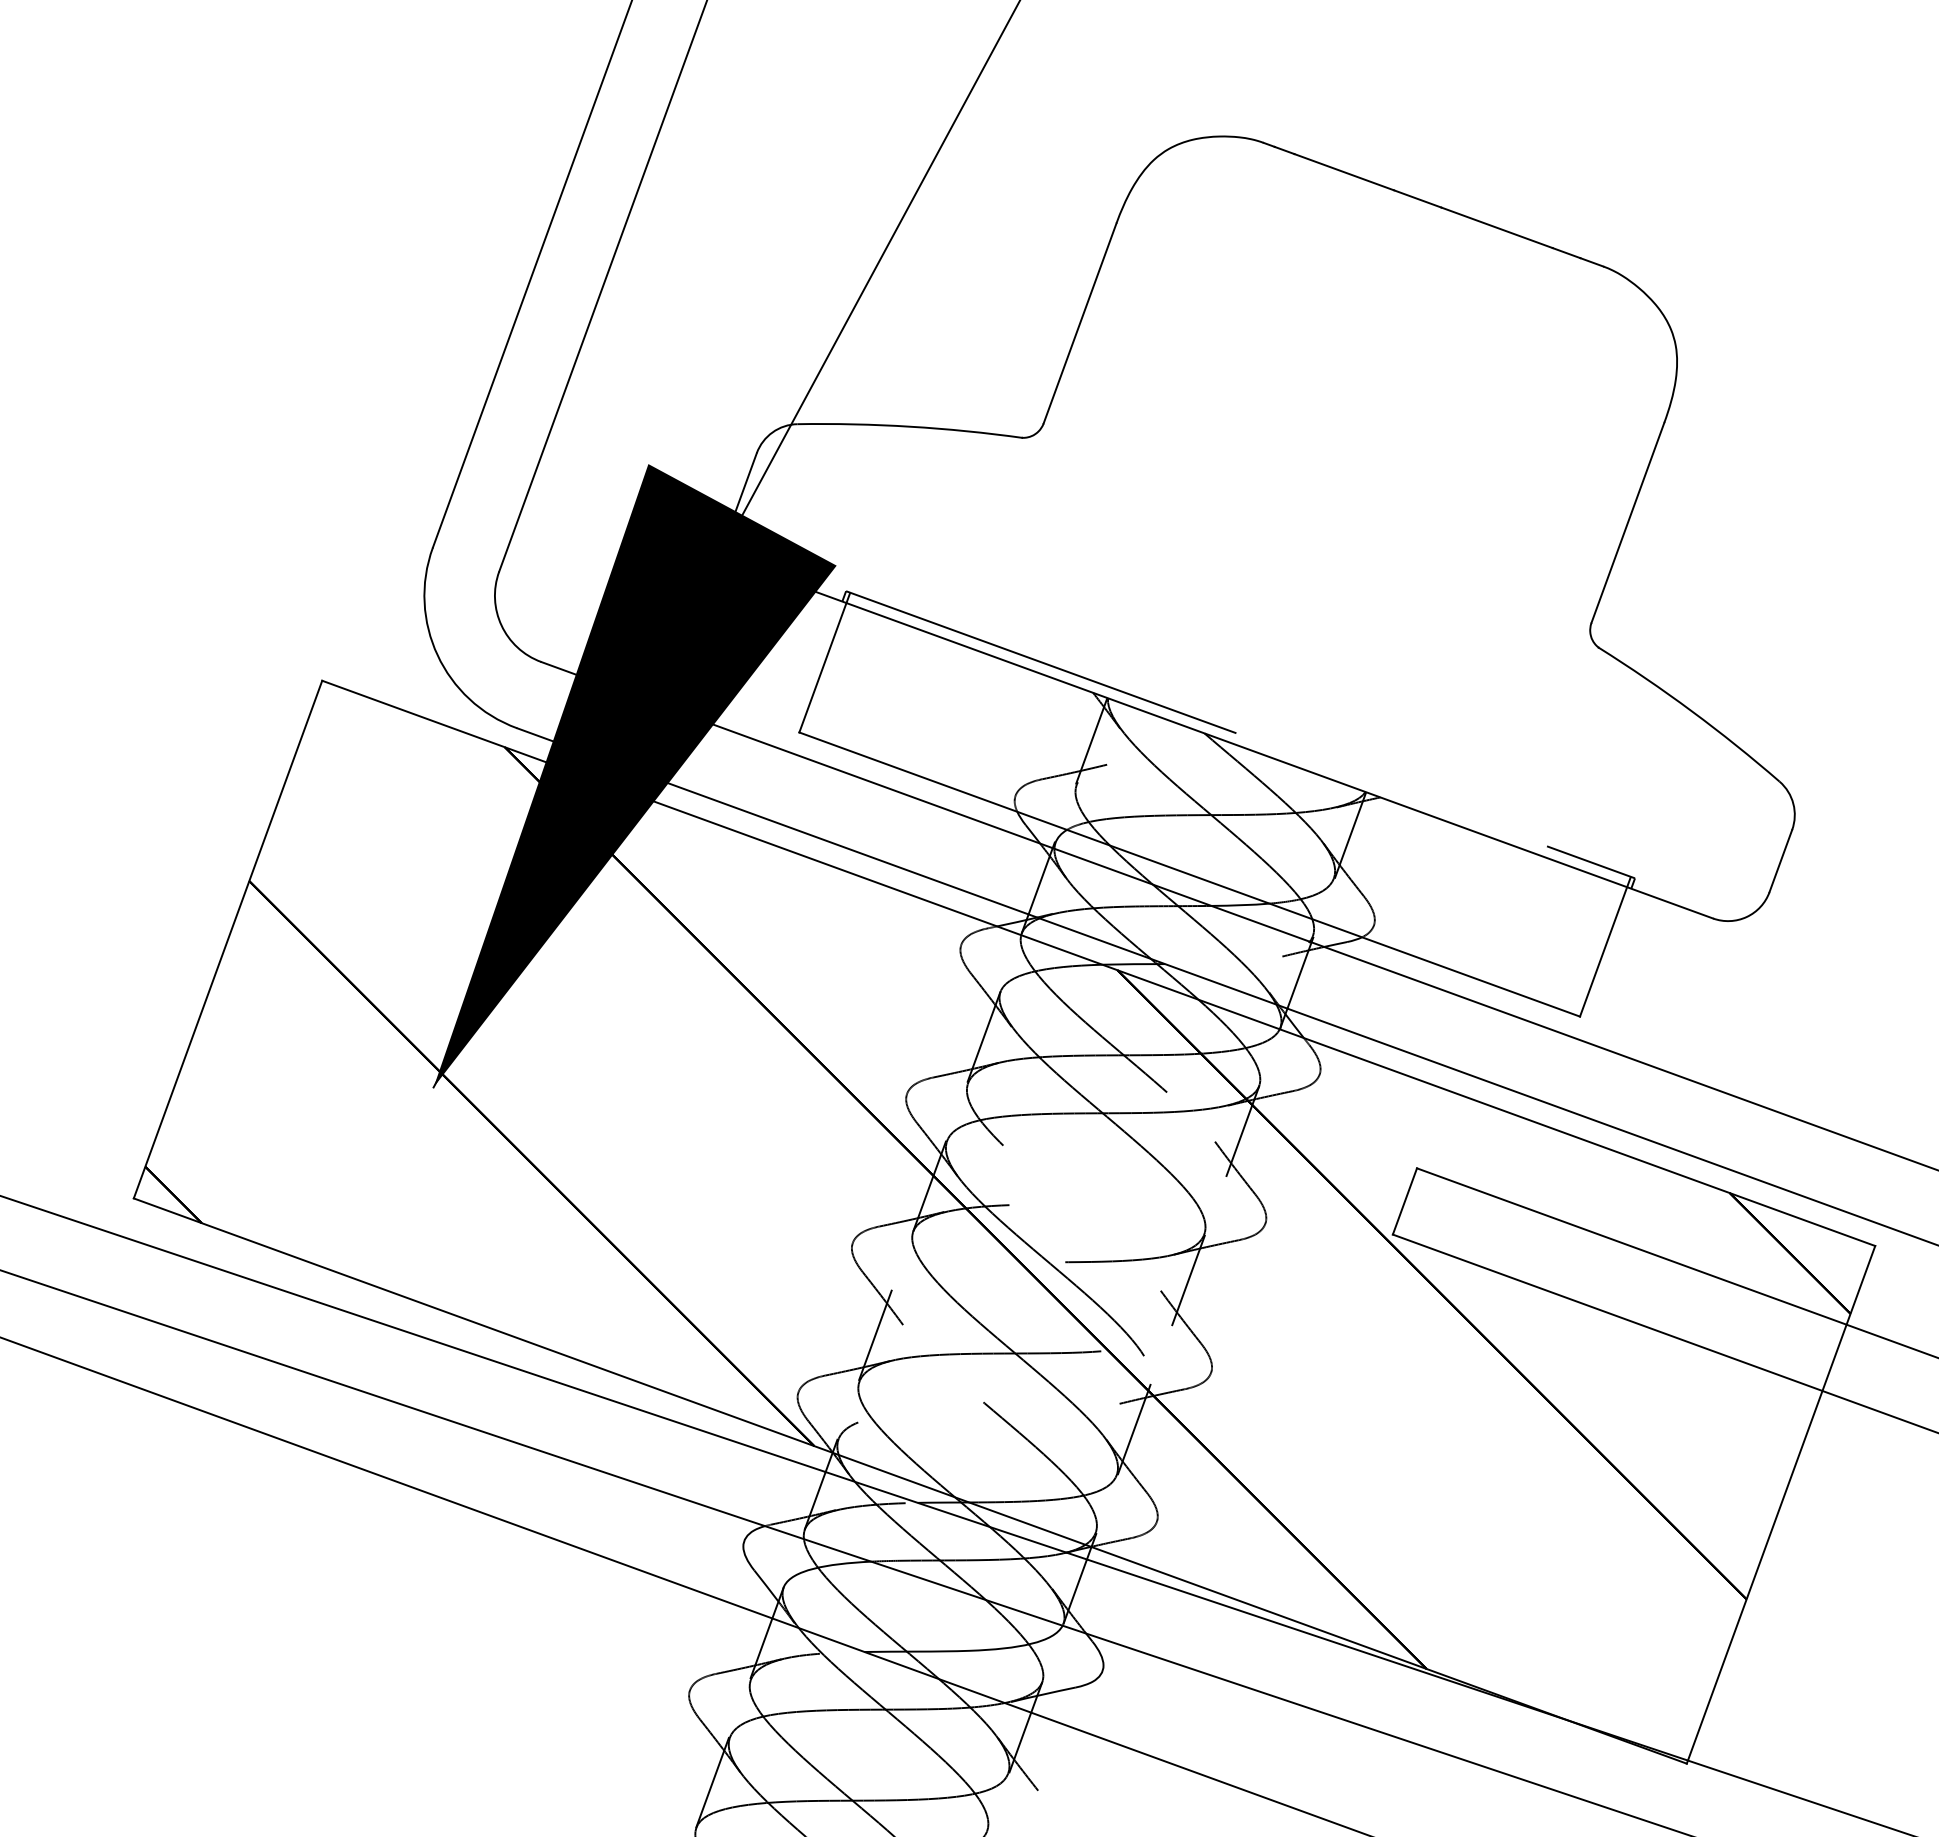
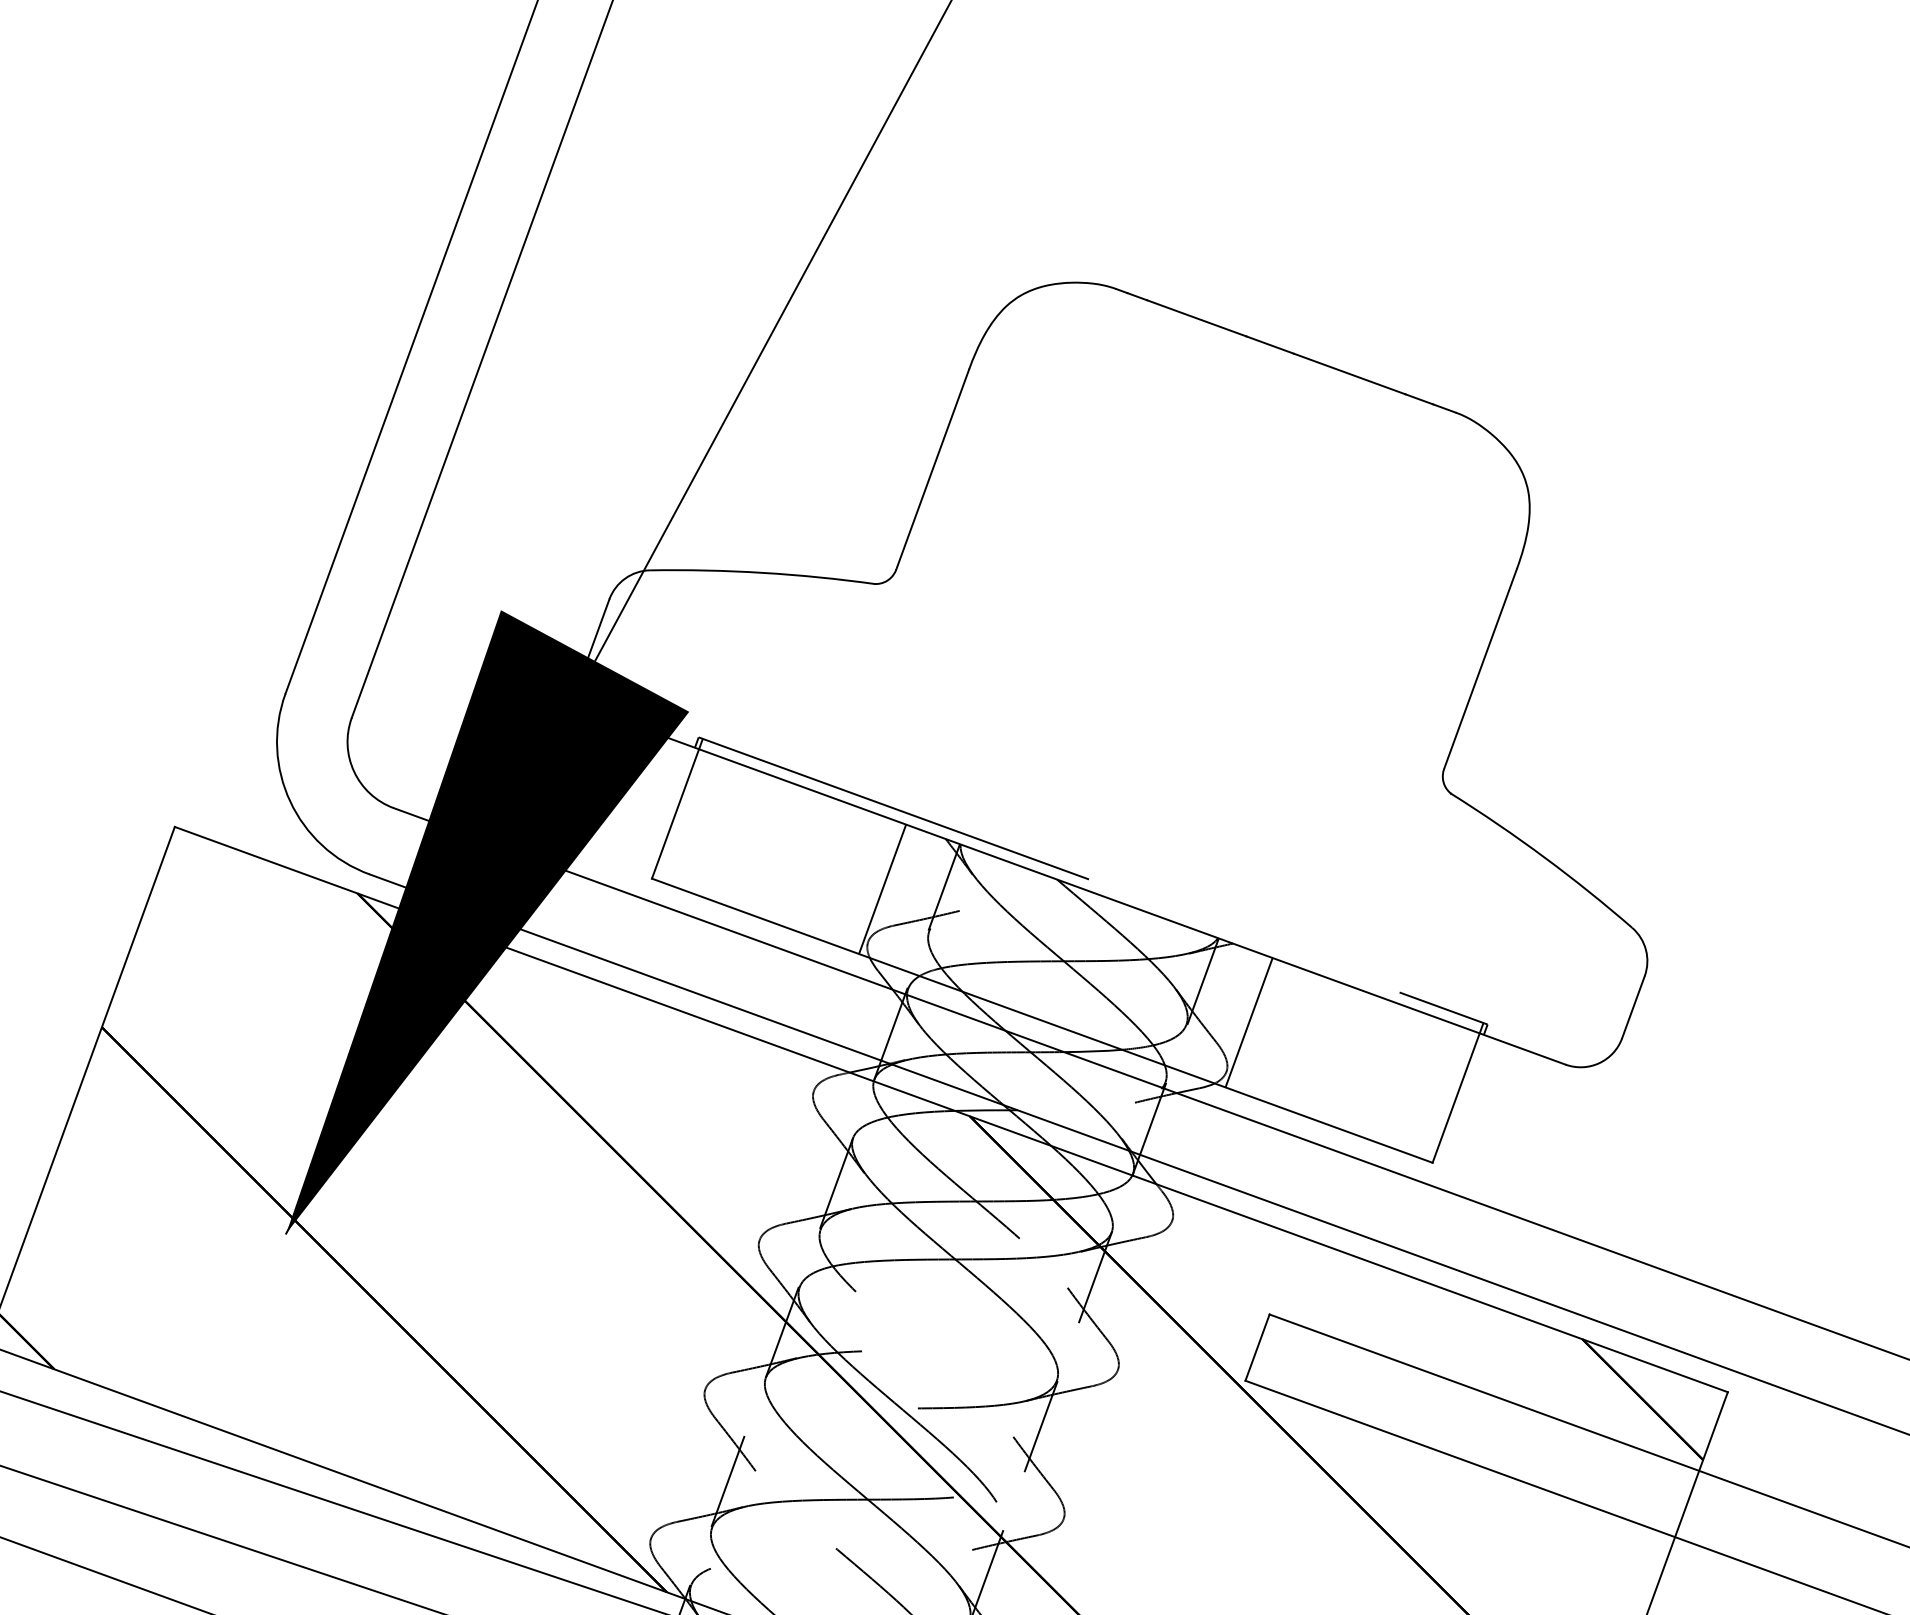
line: (1029, 742) -> (882, 888), added
line: (1396, 876) -> (1249, 1022), added

